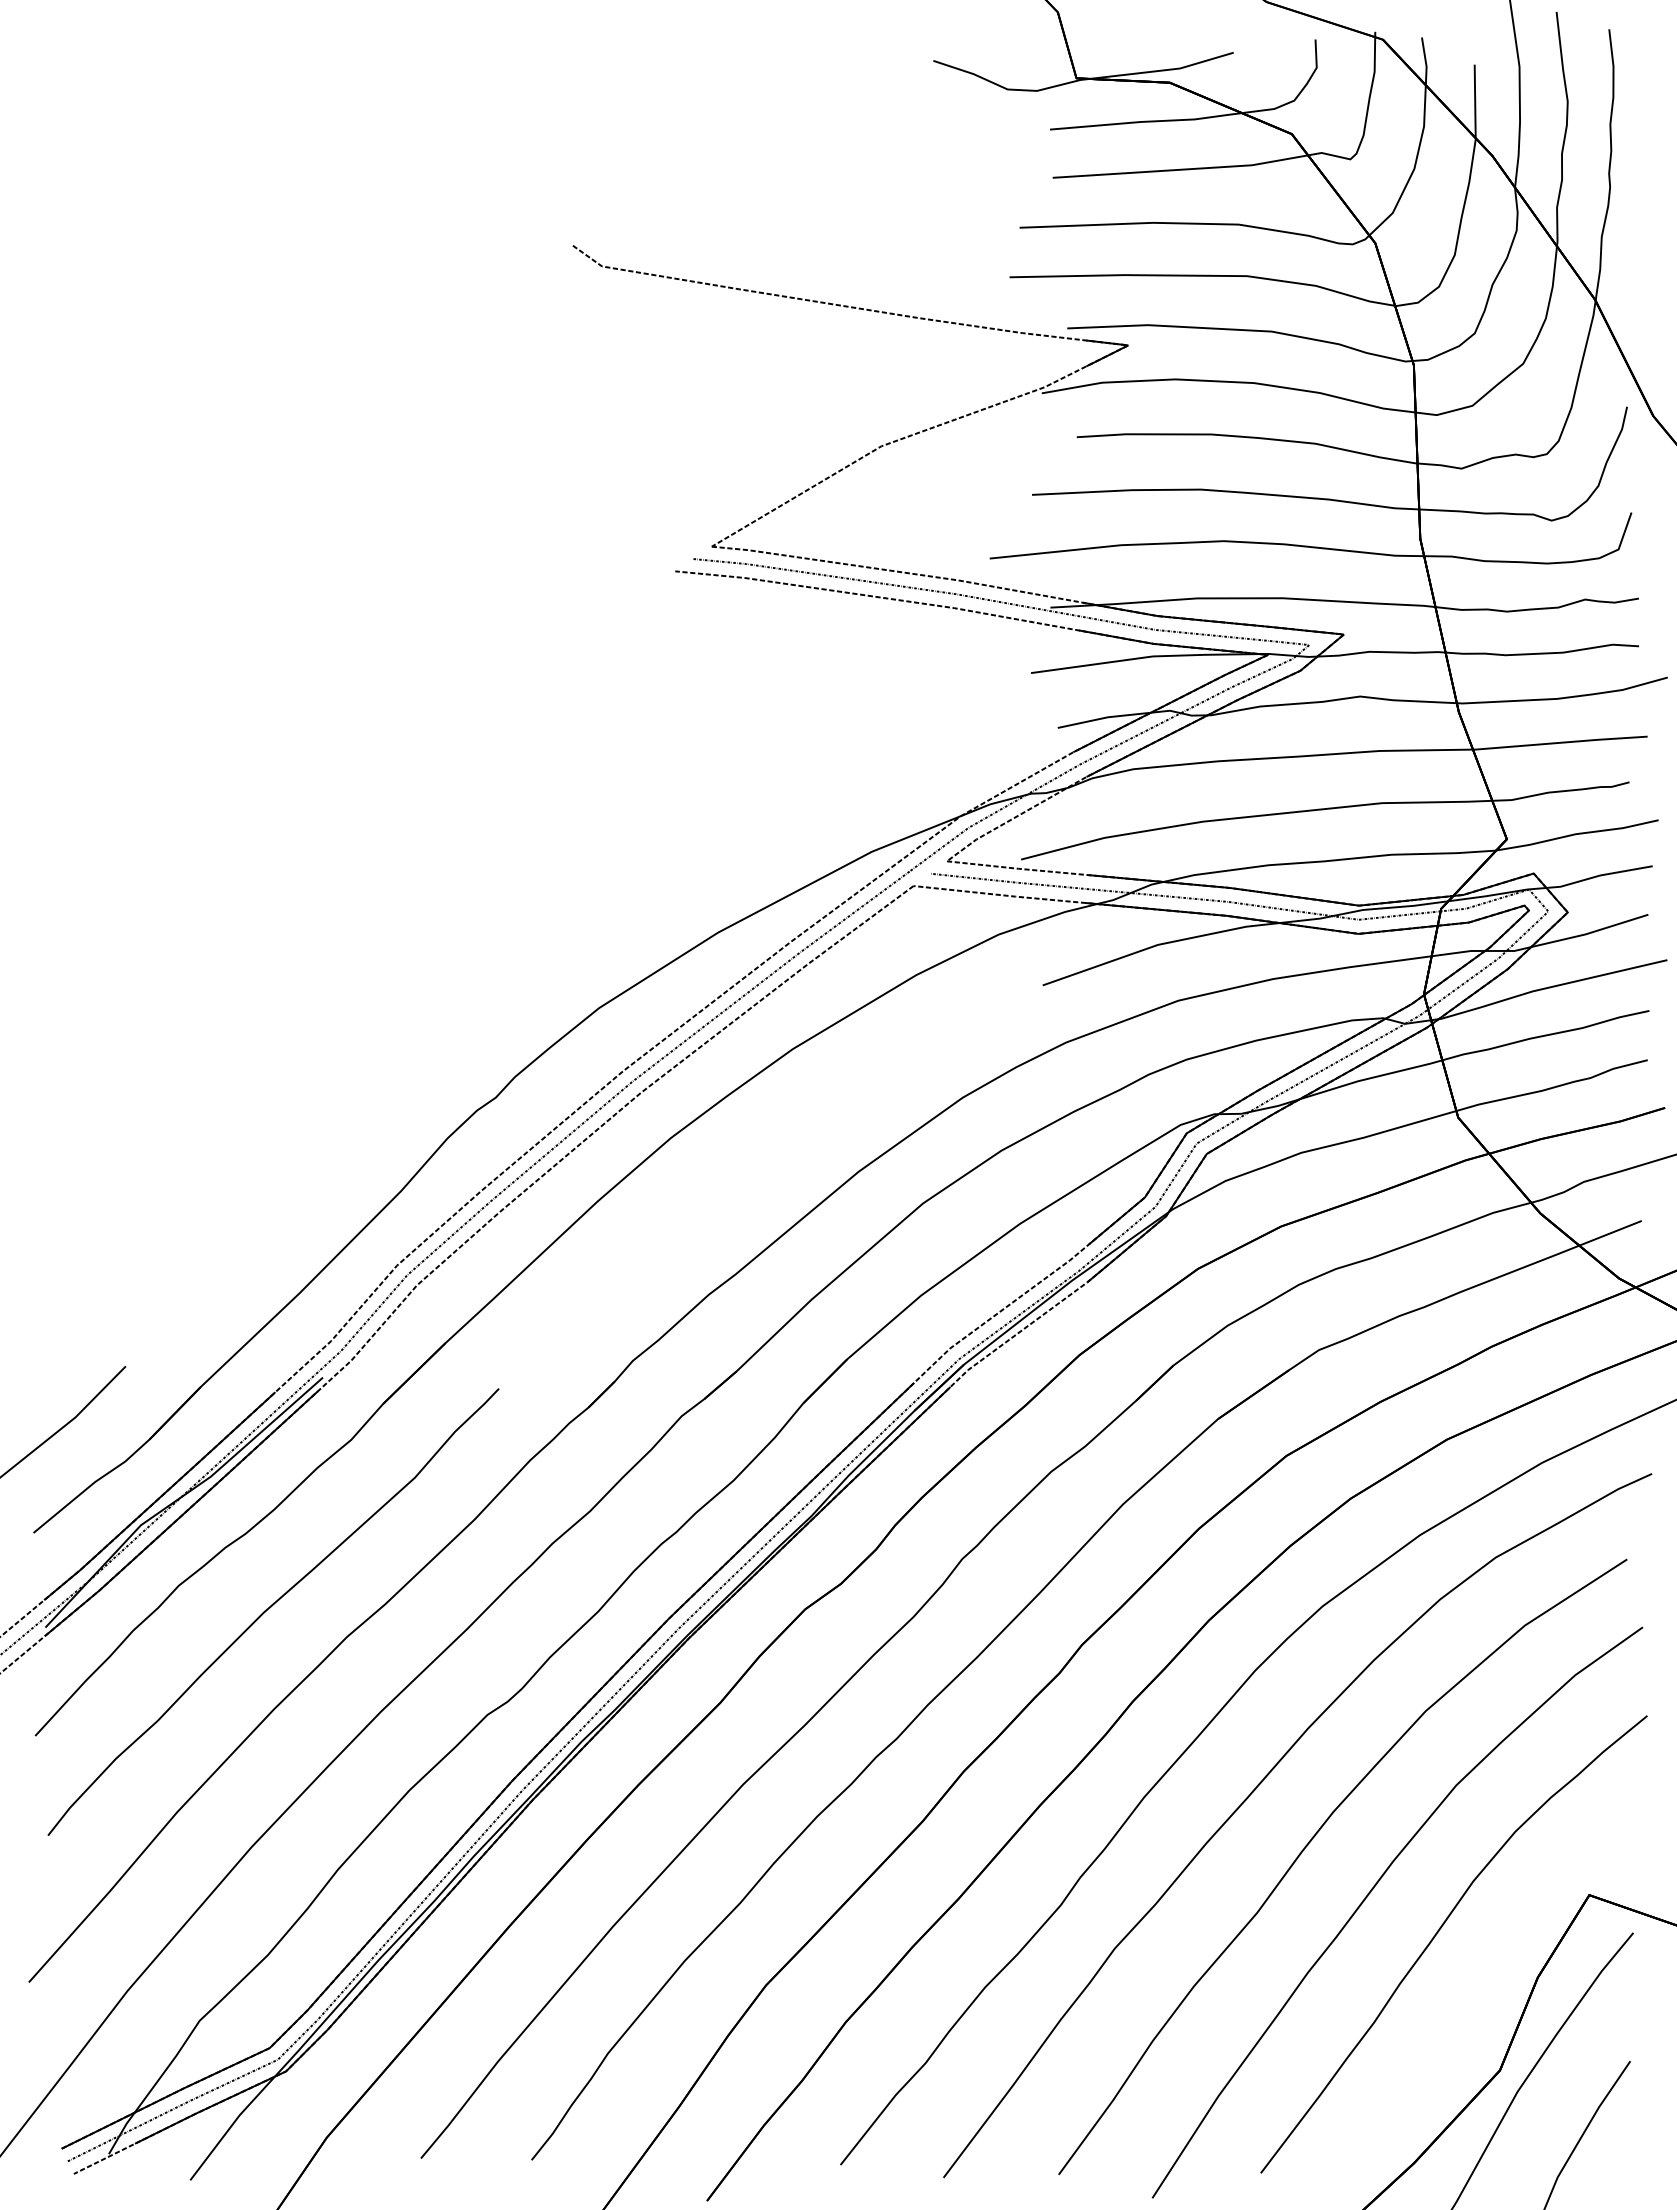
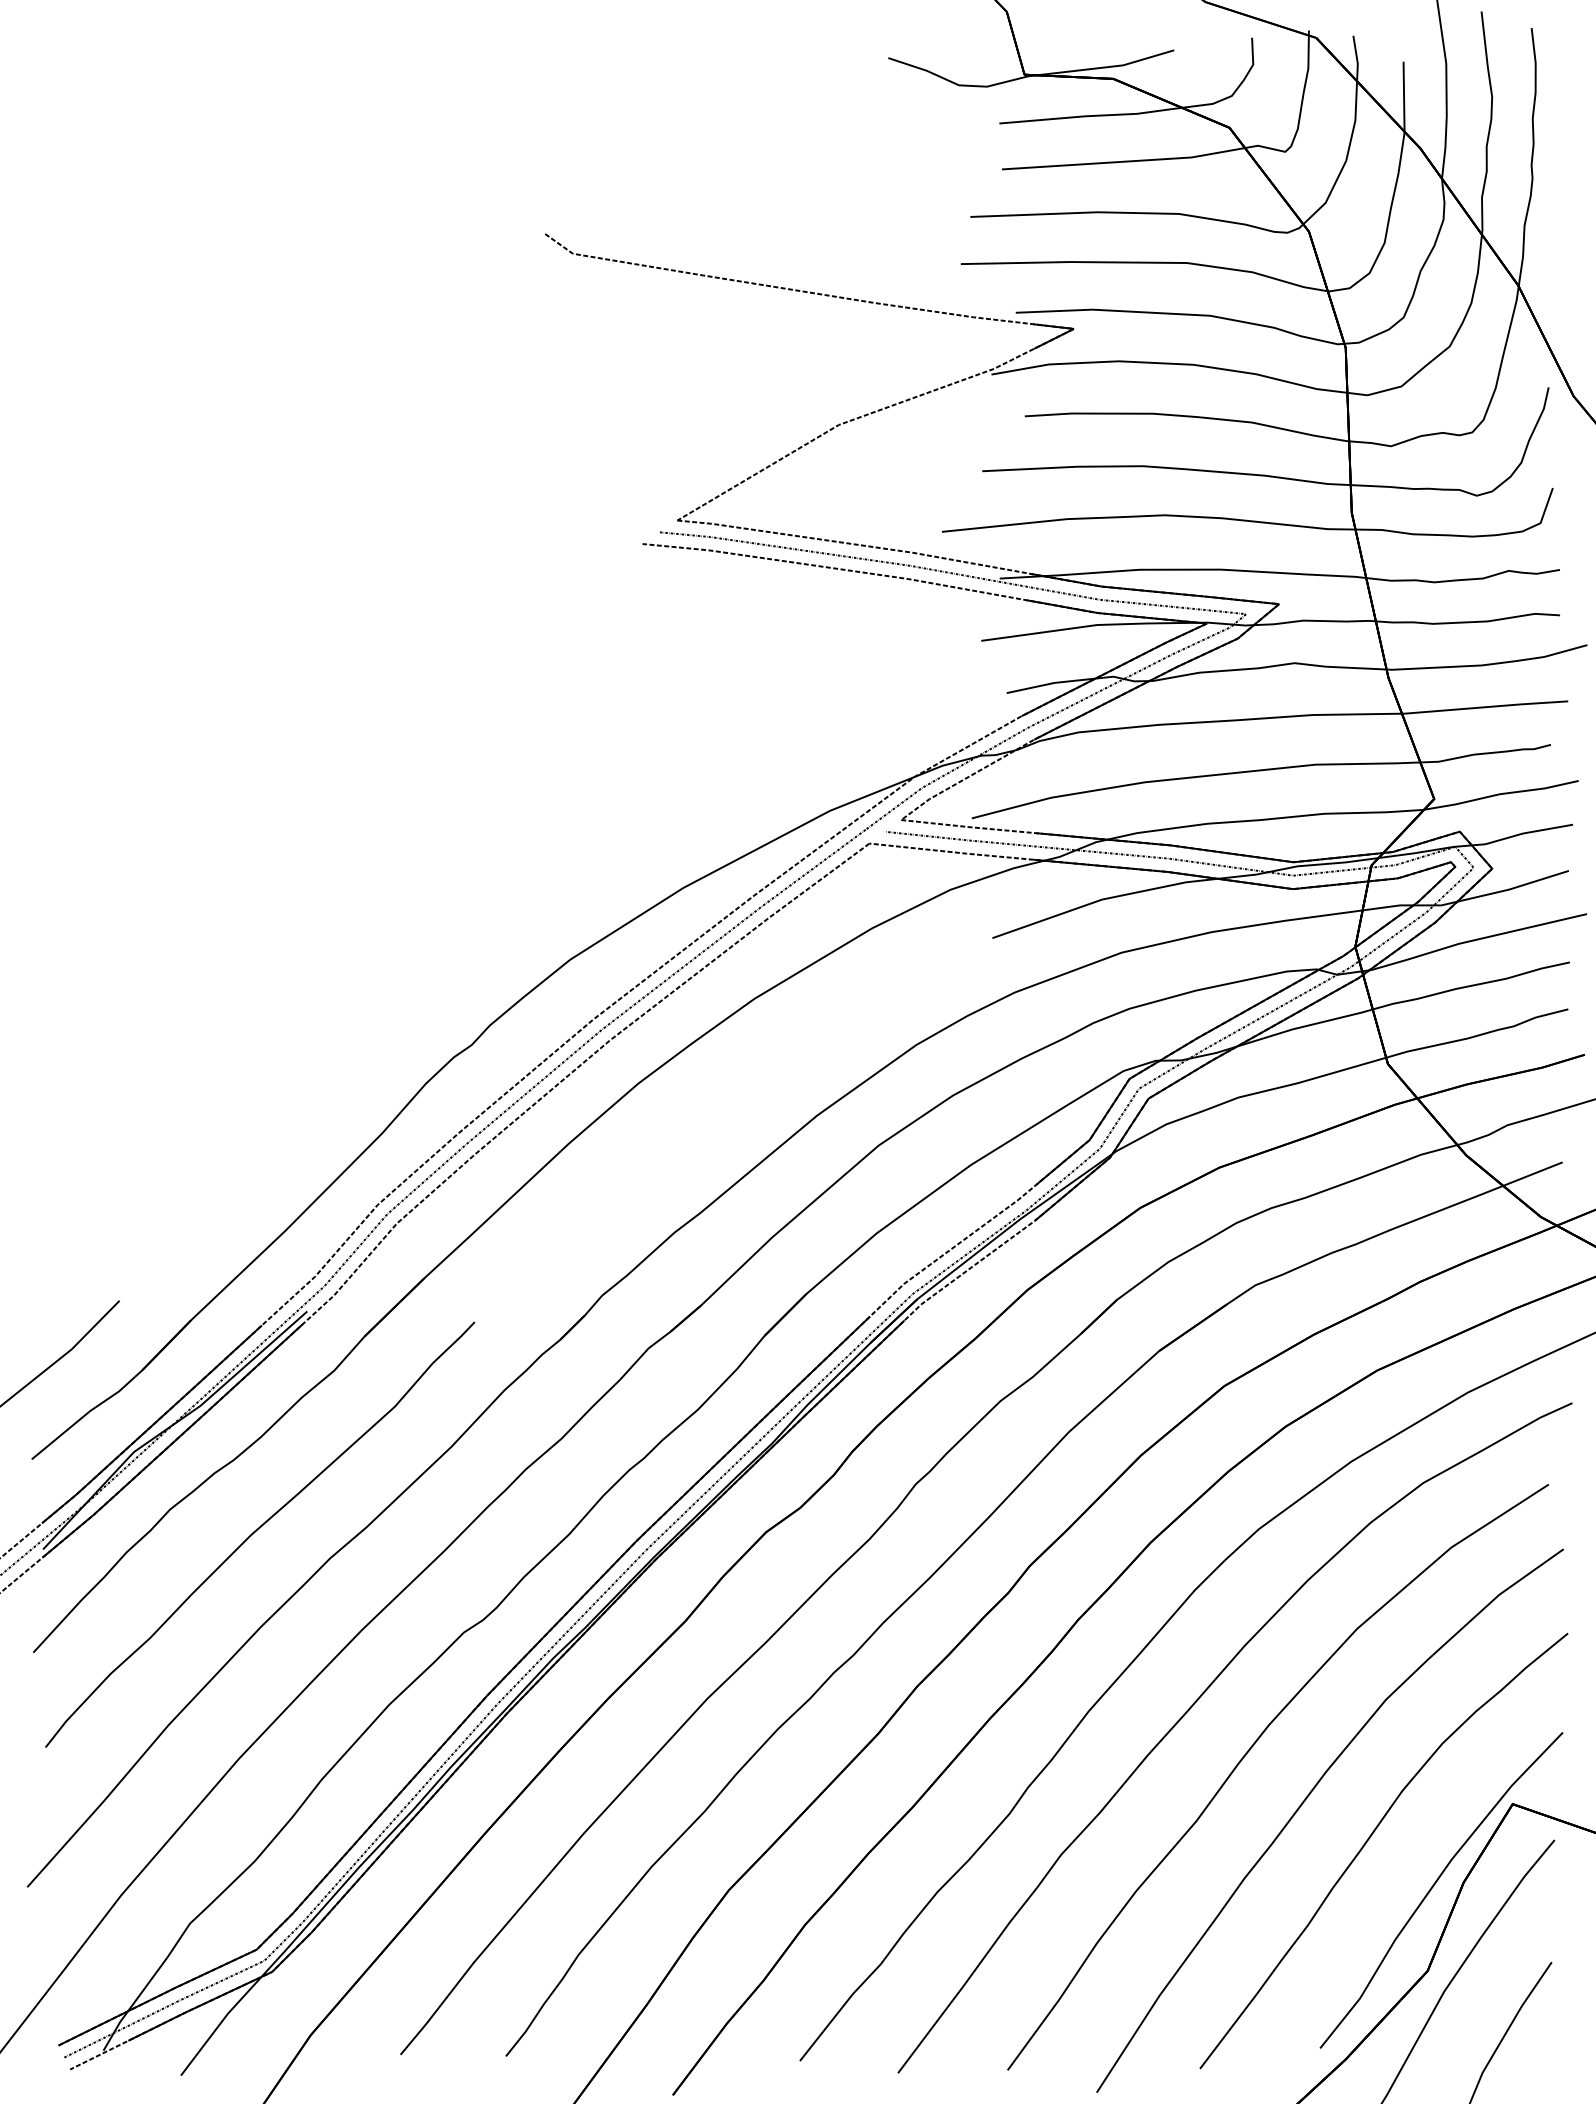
part: (1508, 1979) -> (1435, 1884), added

